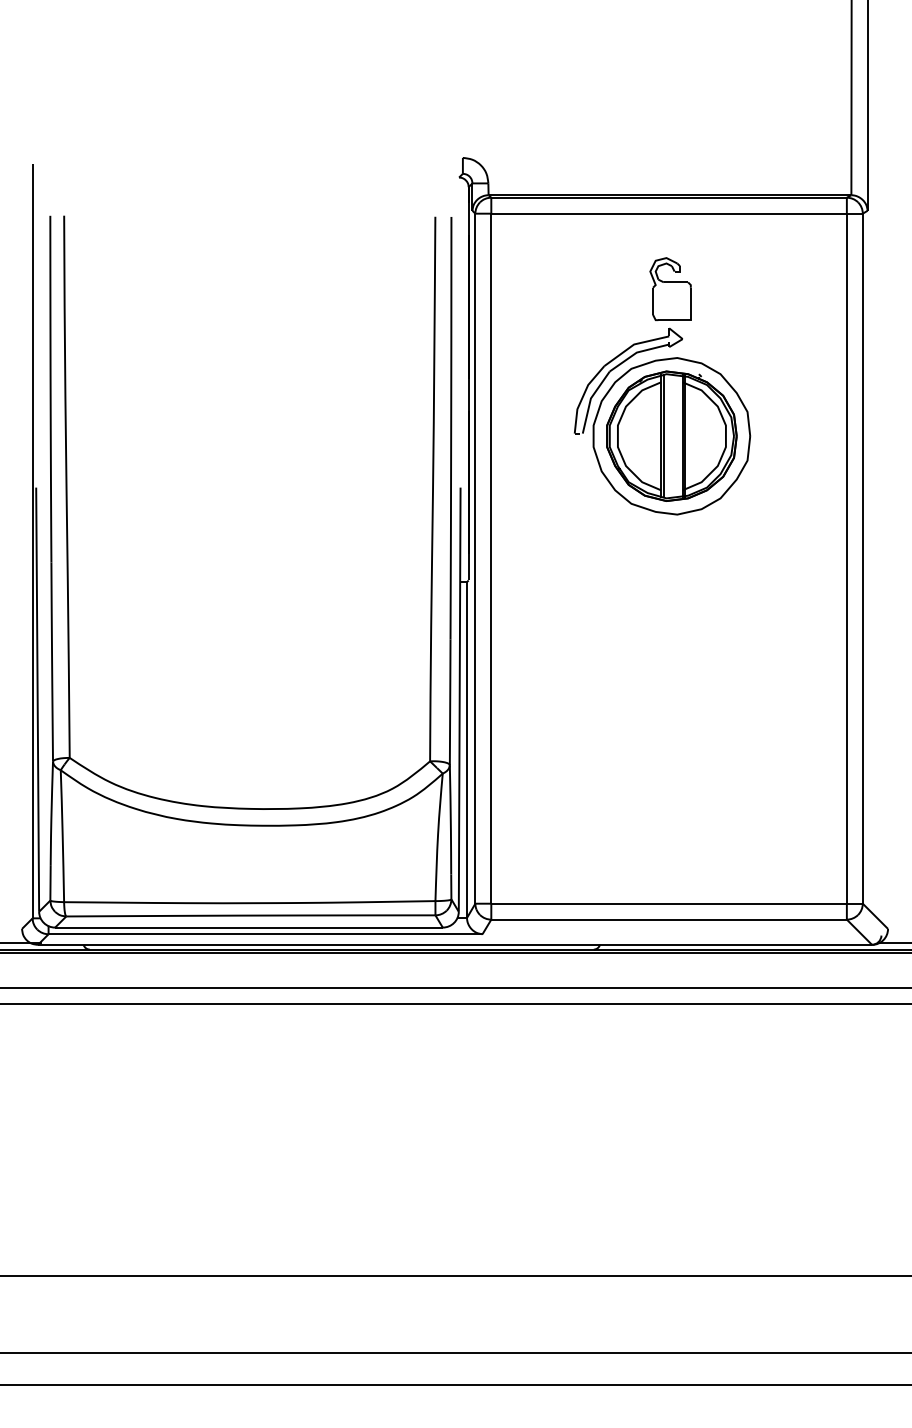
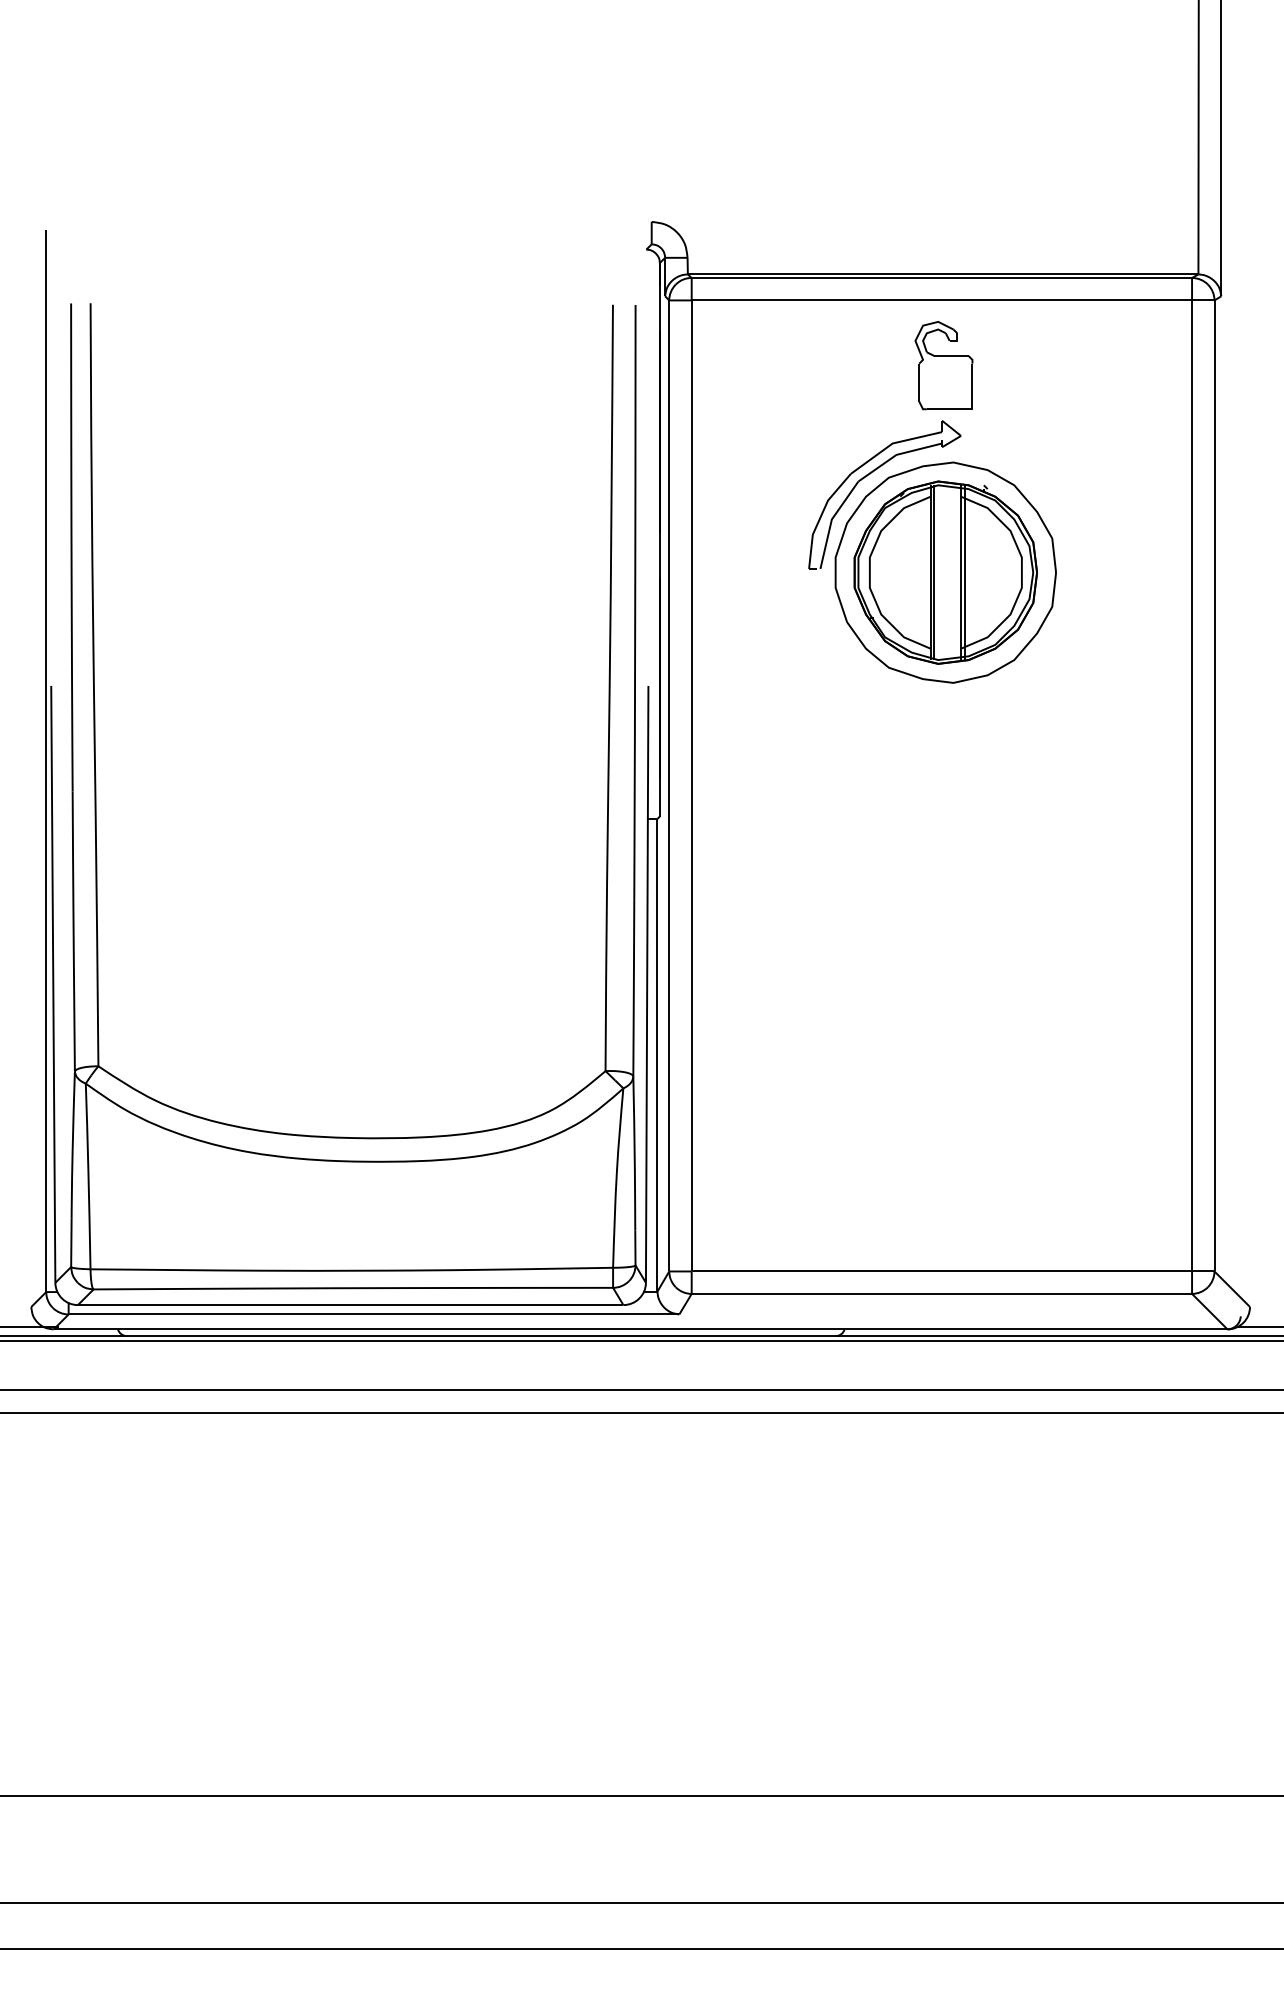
part: (662, 386) -> (932, 502), moved

